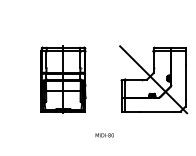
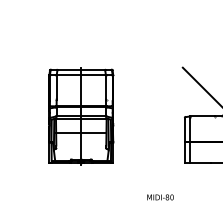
part: (63, 79) -> (81, 116), moved

